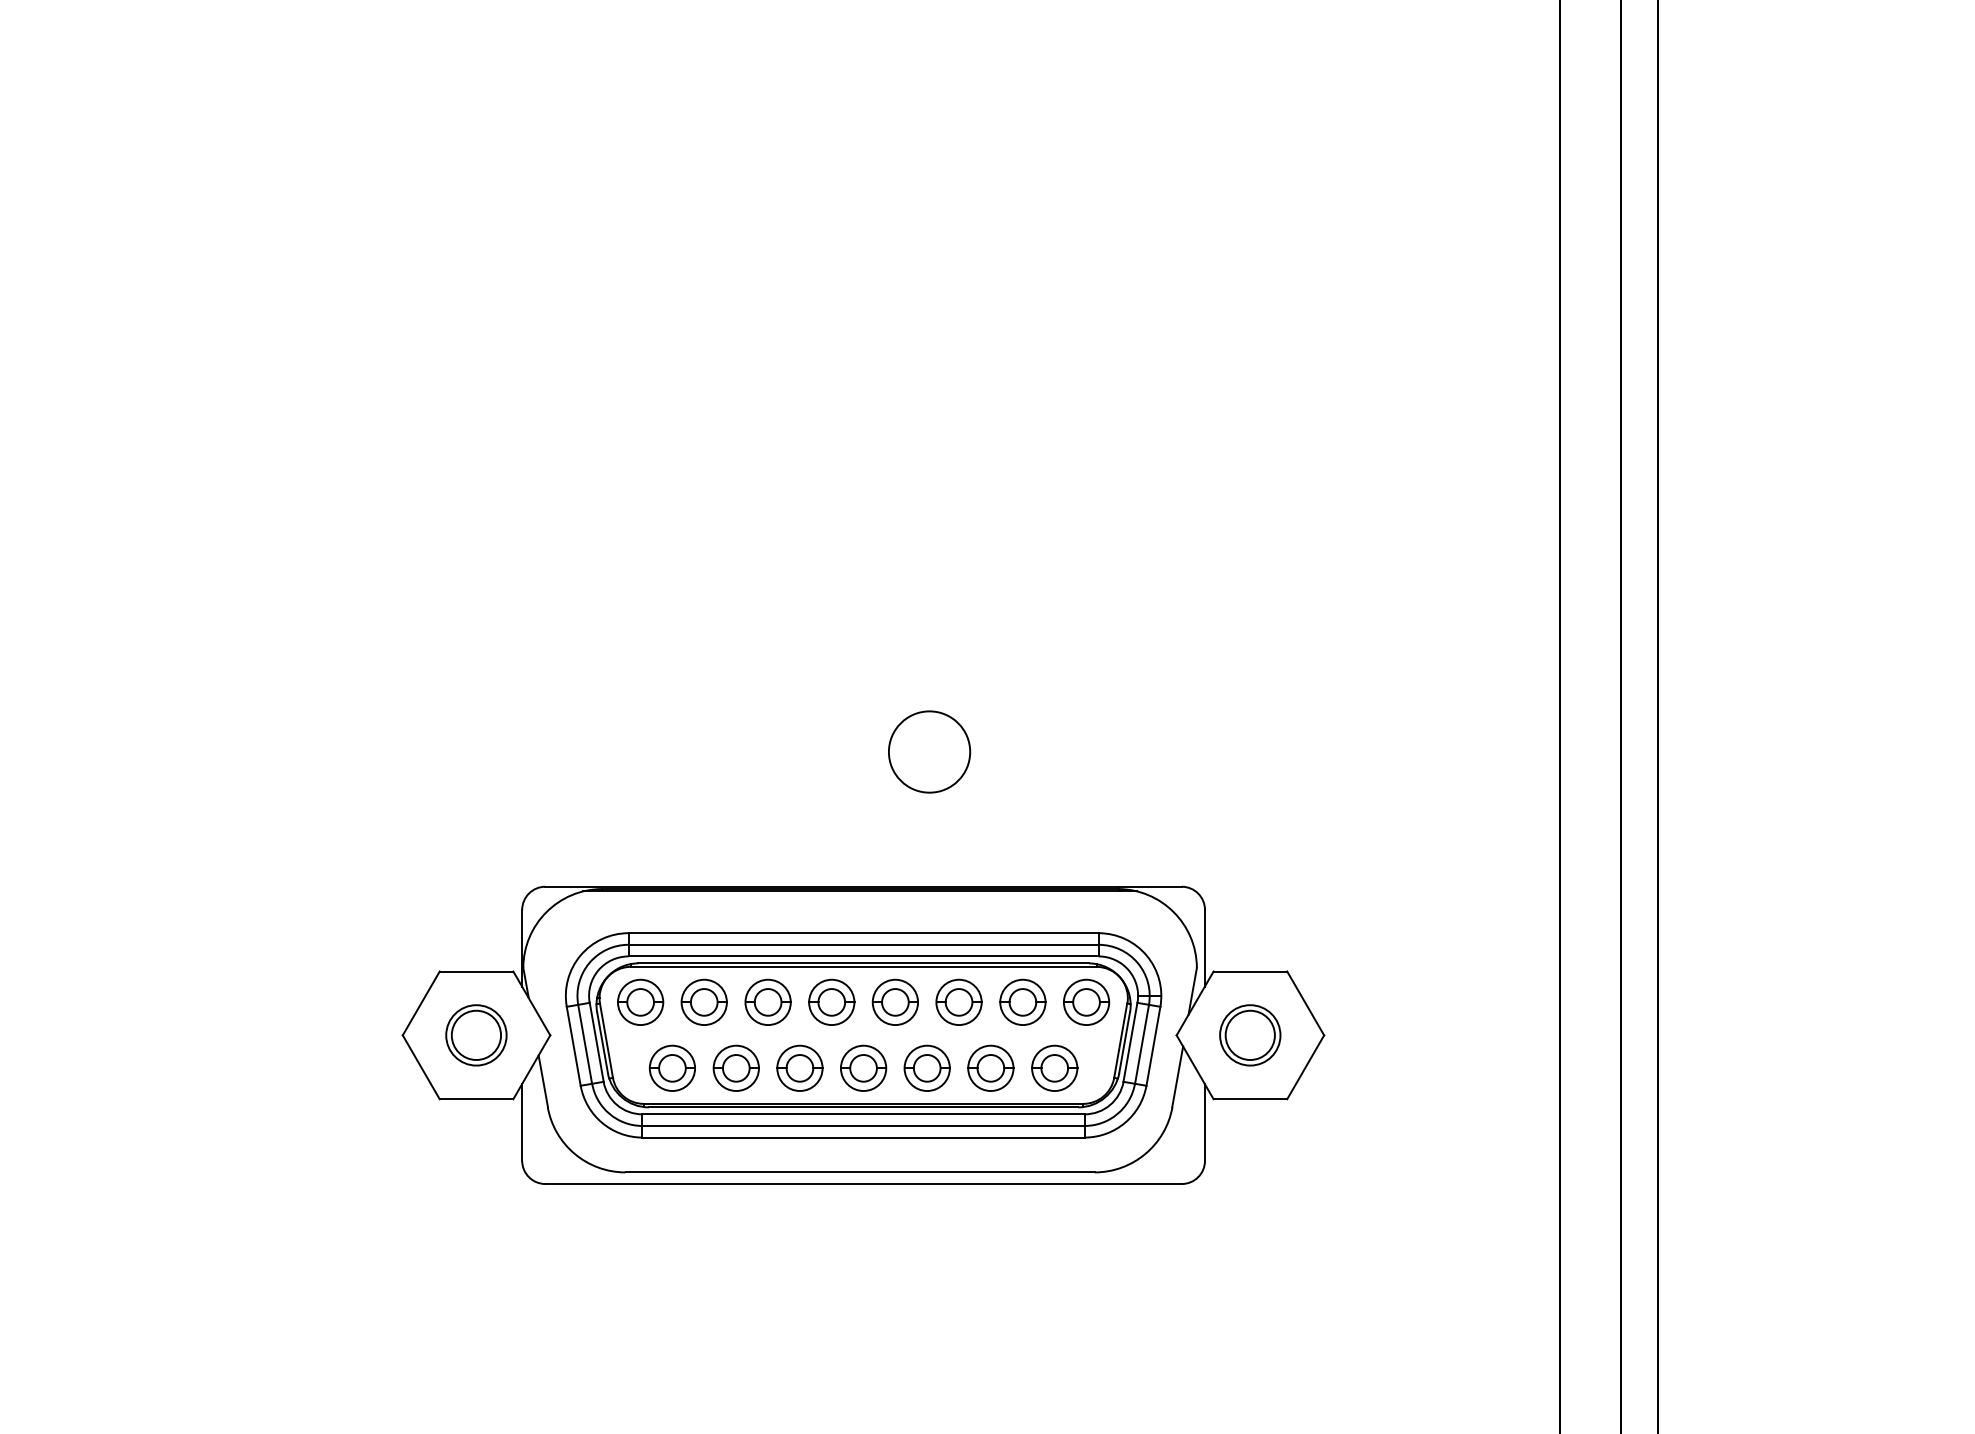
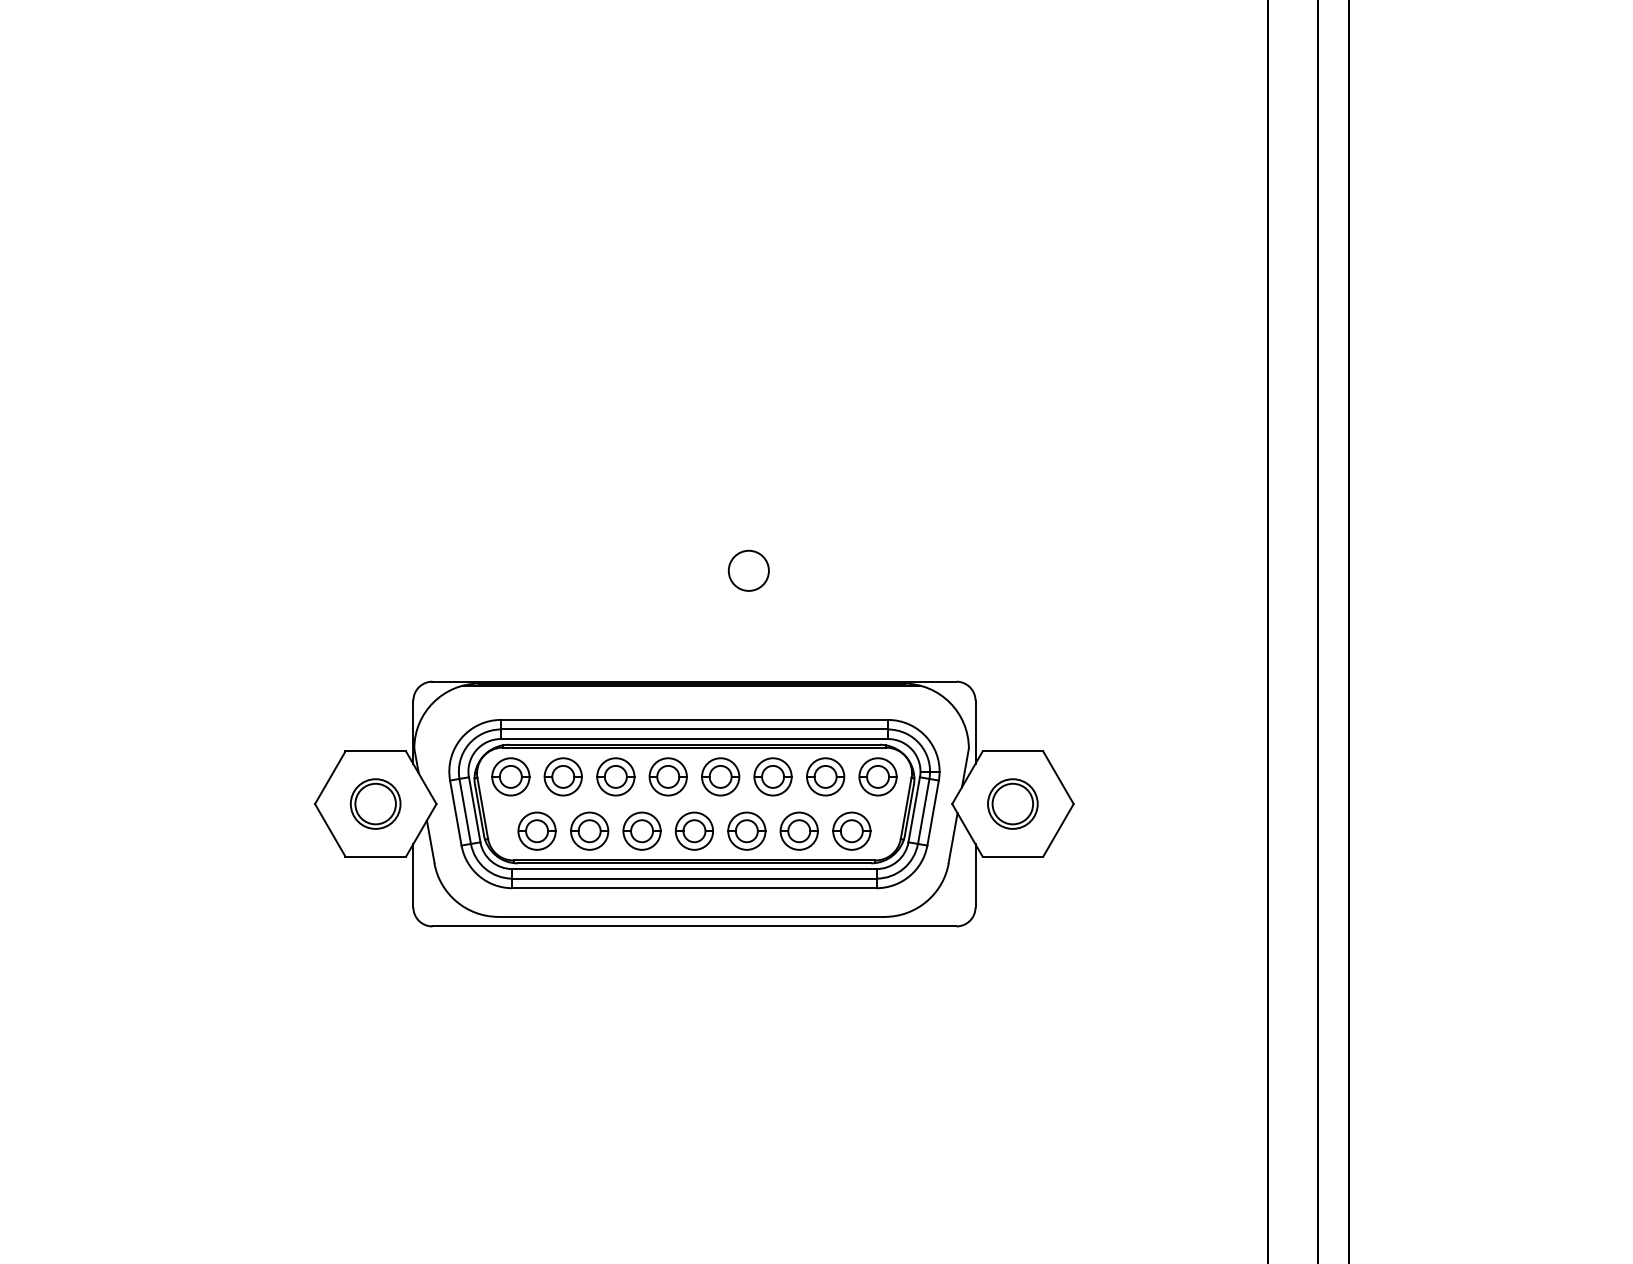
part: (929, 751) -> (748, 570), size x0.6

